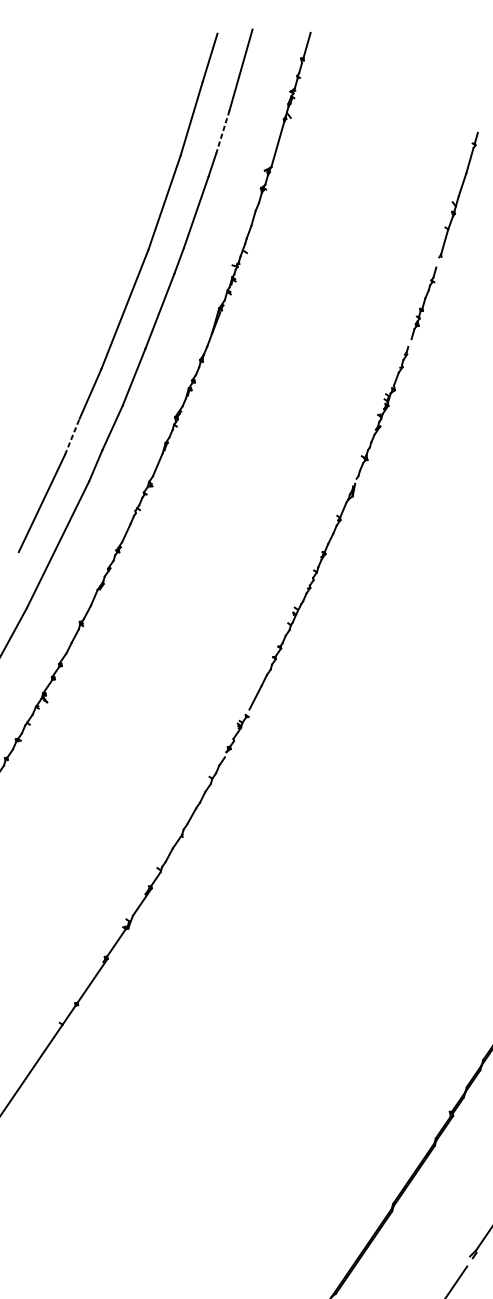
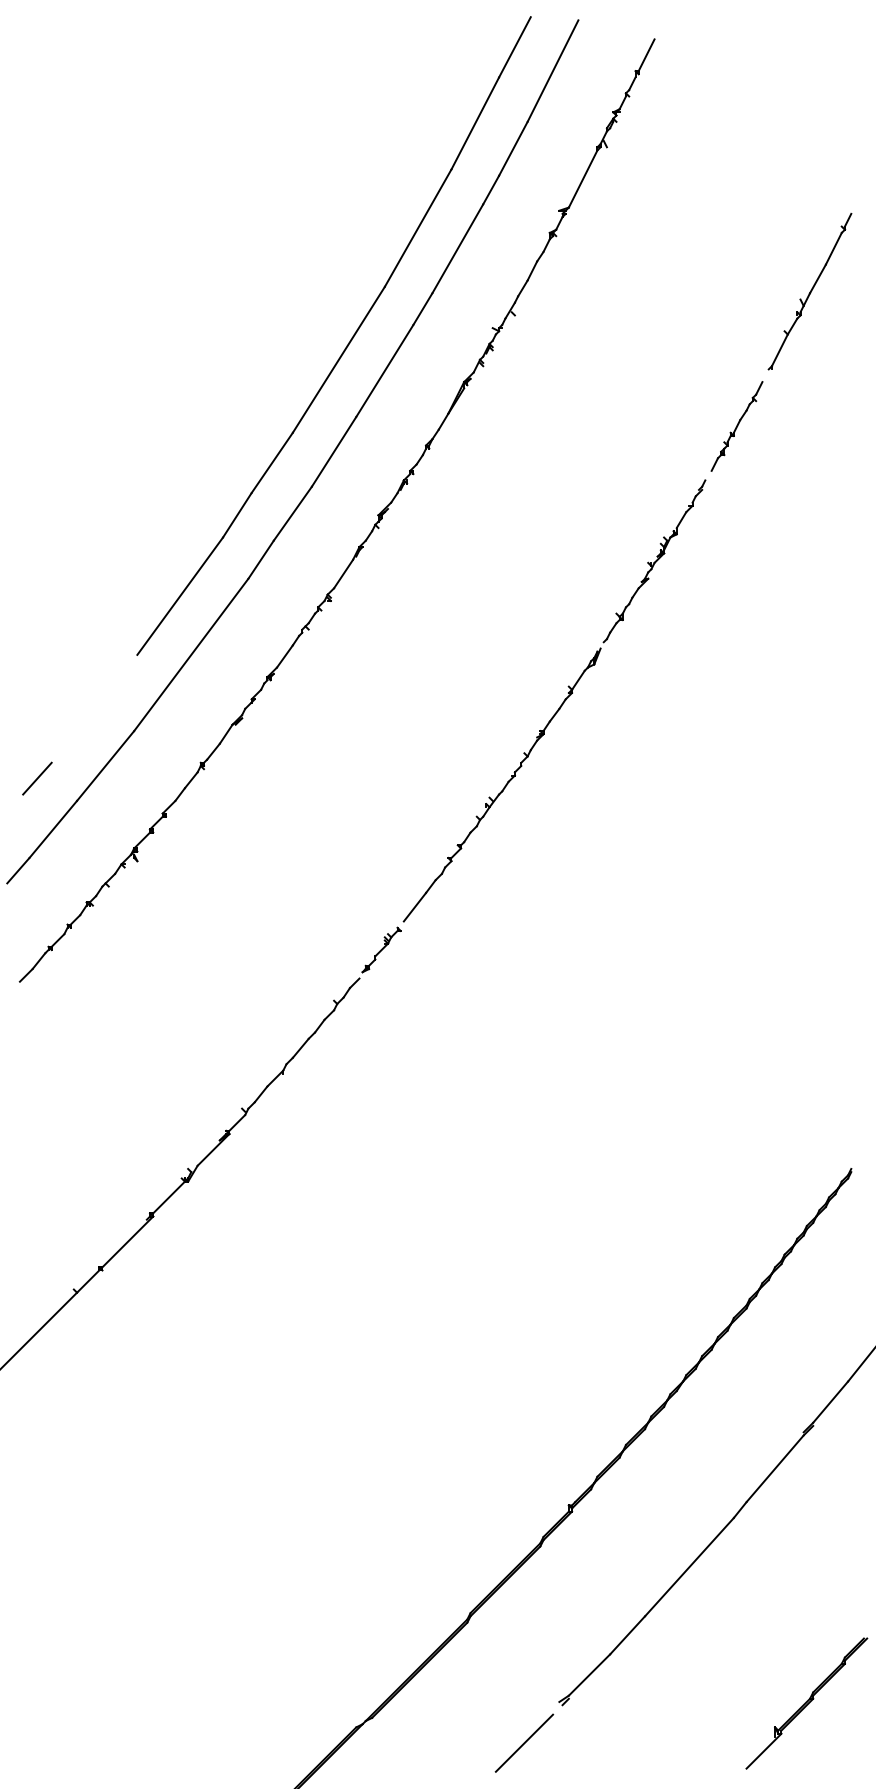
line: (222, 131) -> (513, 148), dashed -> solid
line: (72, 436) -> (237, 514), dashed -> solid

